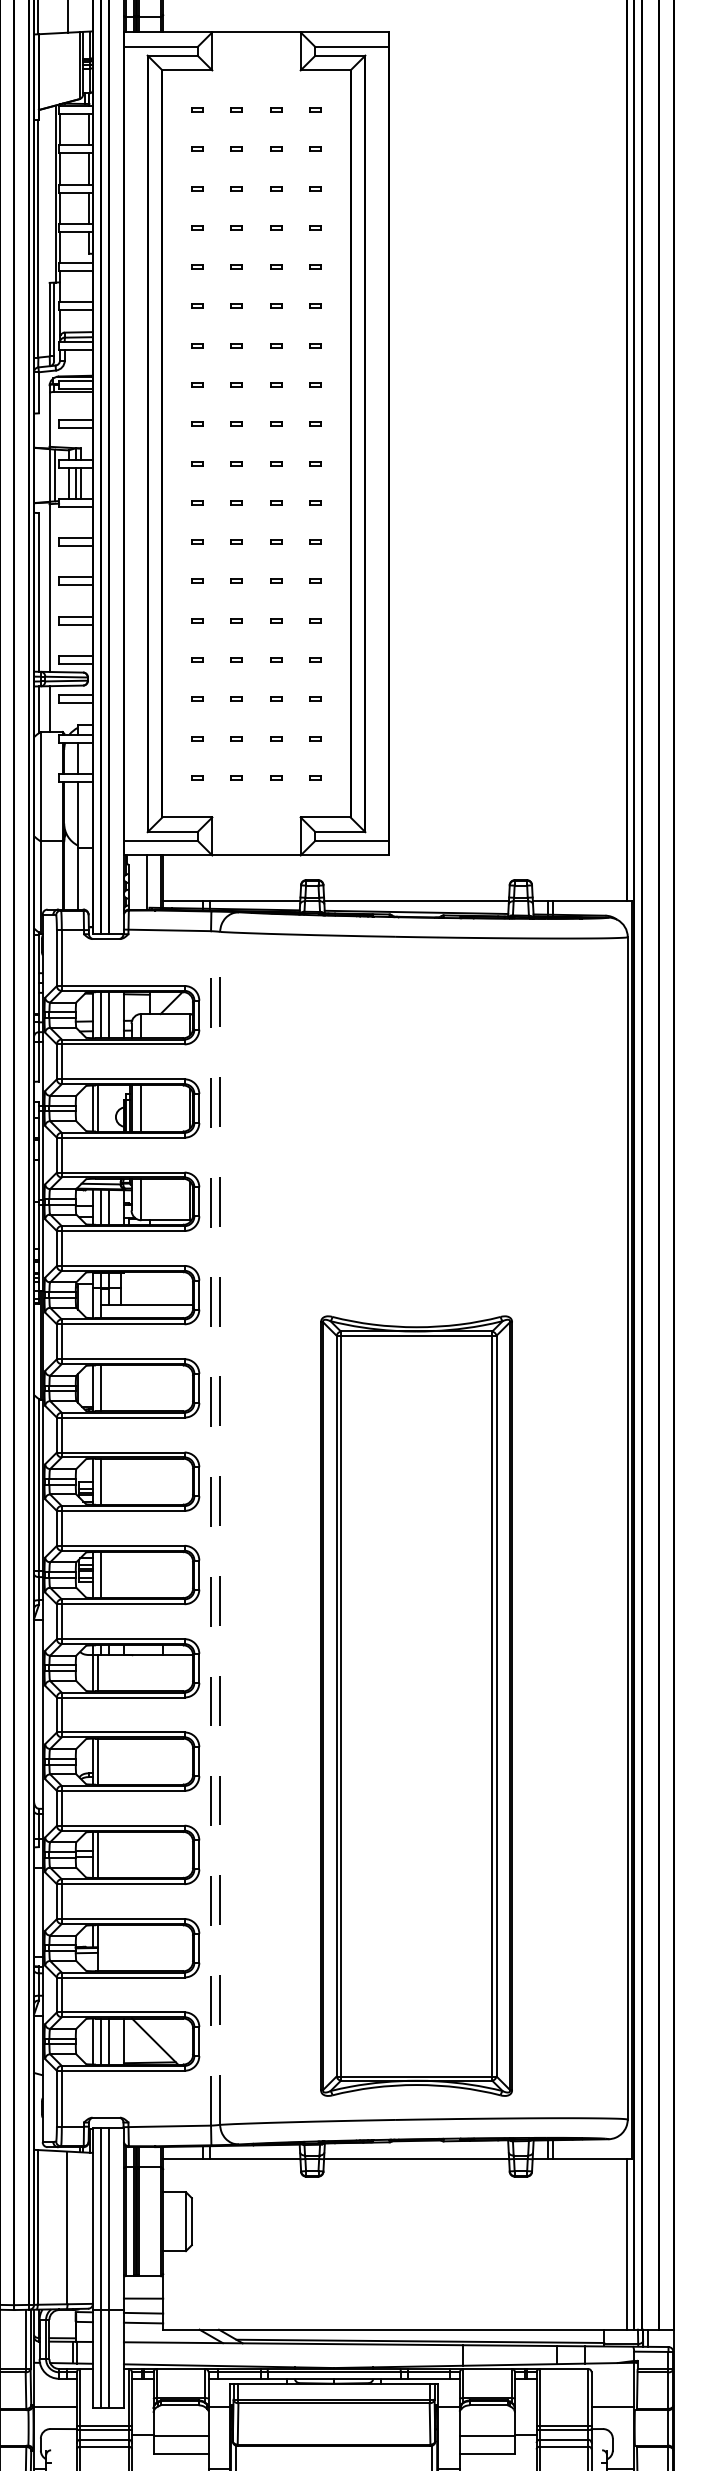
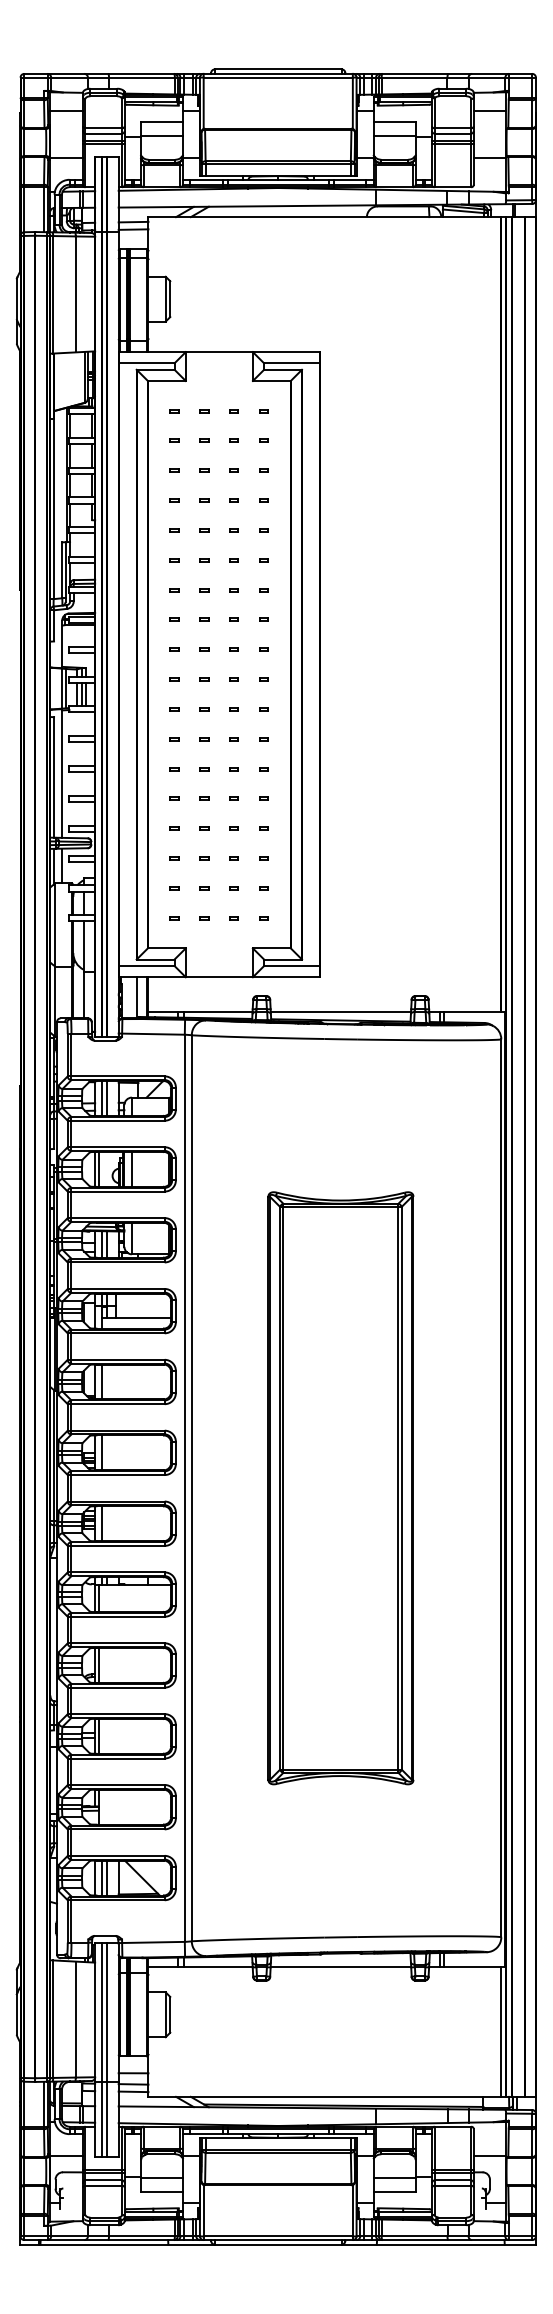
line: (210, 1528) -> (184, 1488), dashed -> solid
line: (219, 1528) -> (191, 1488), dashed -> solid
part: (416, 1706) -> (340, 1488), moved

